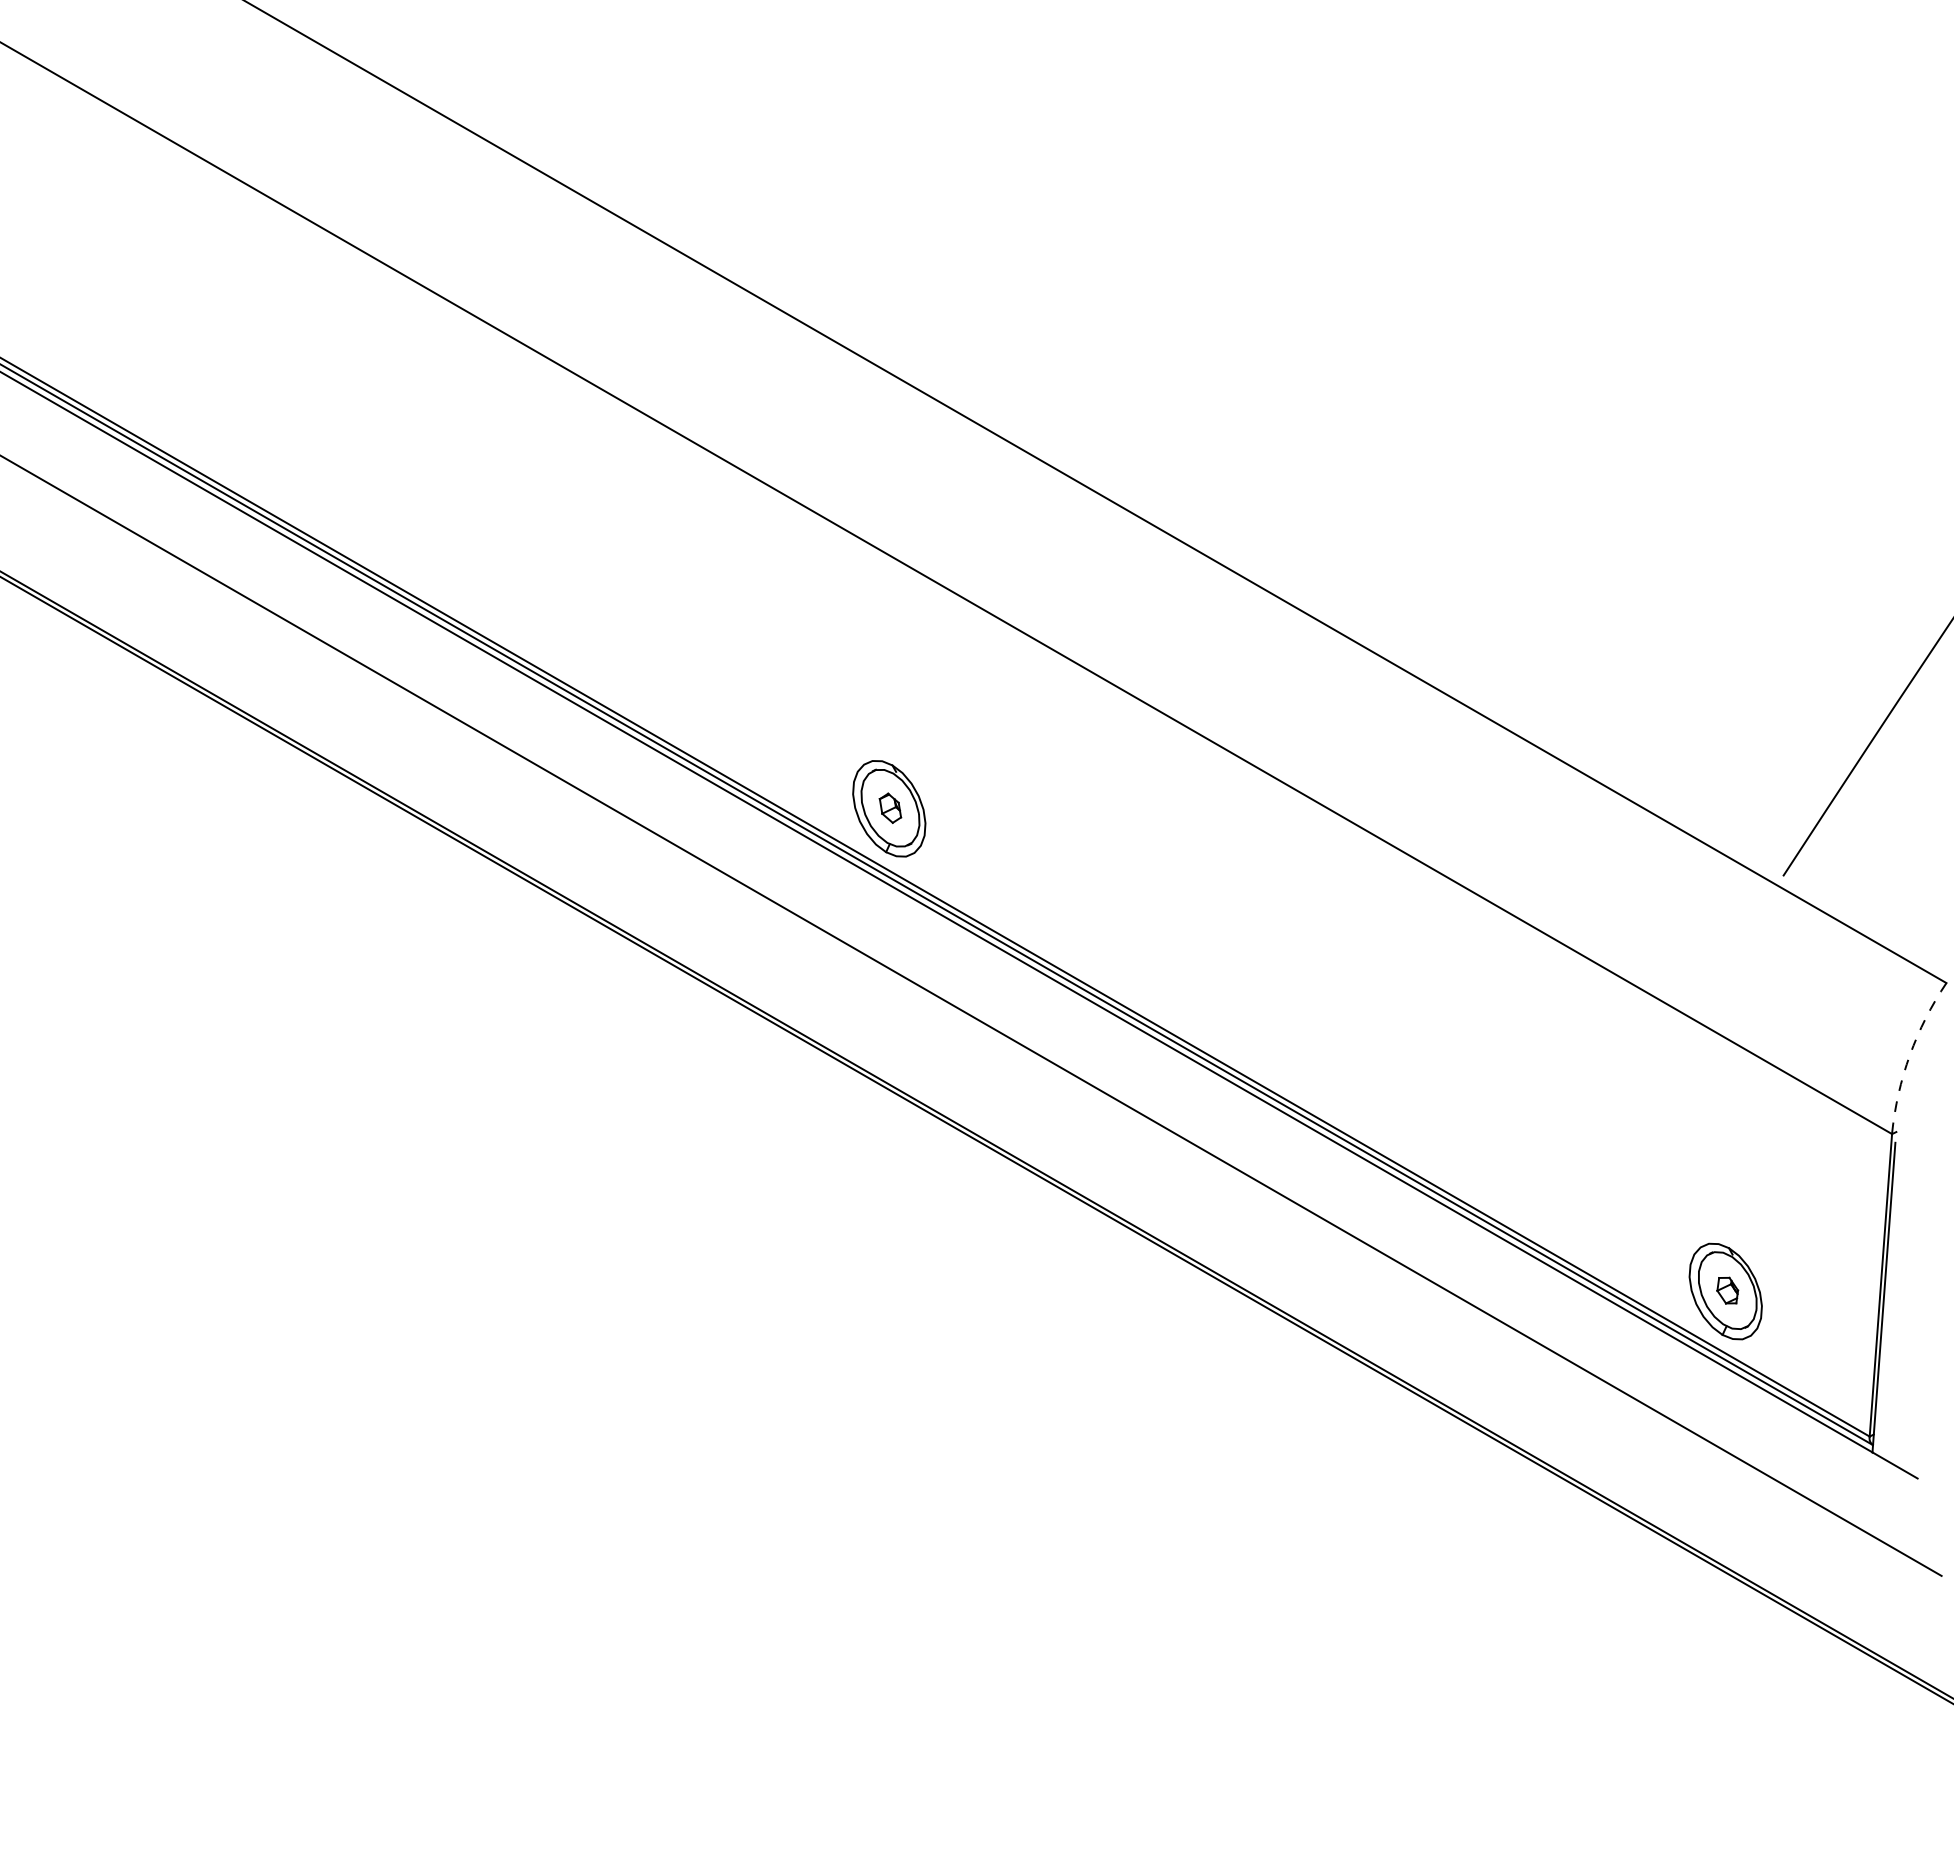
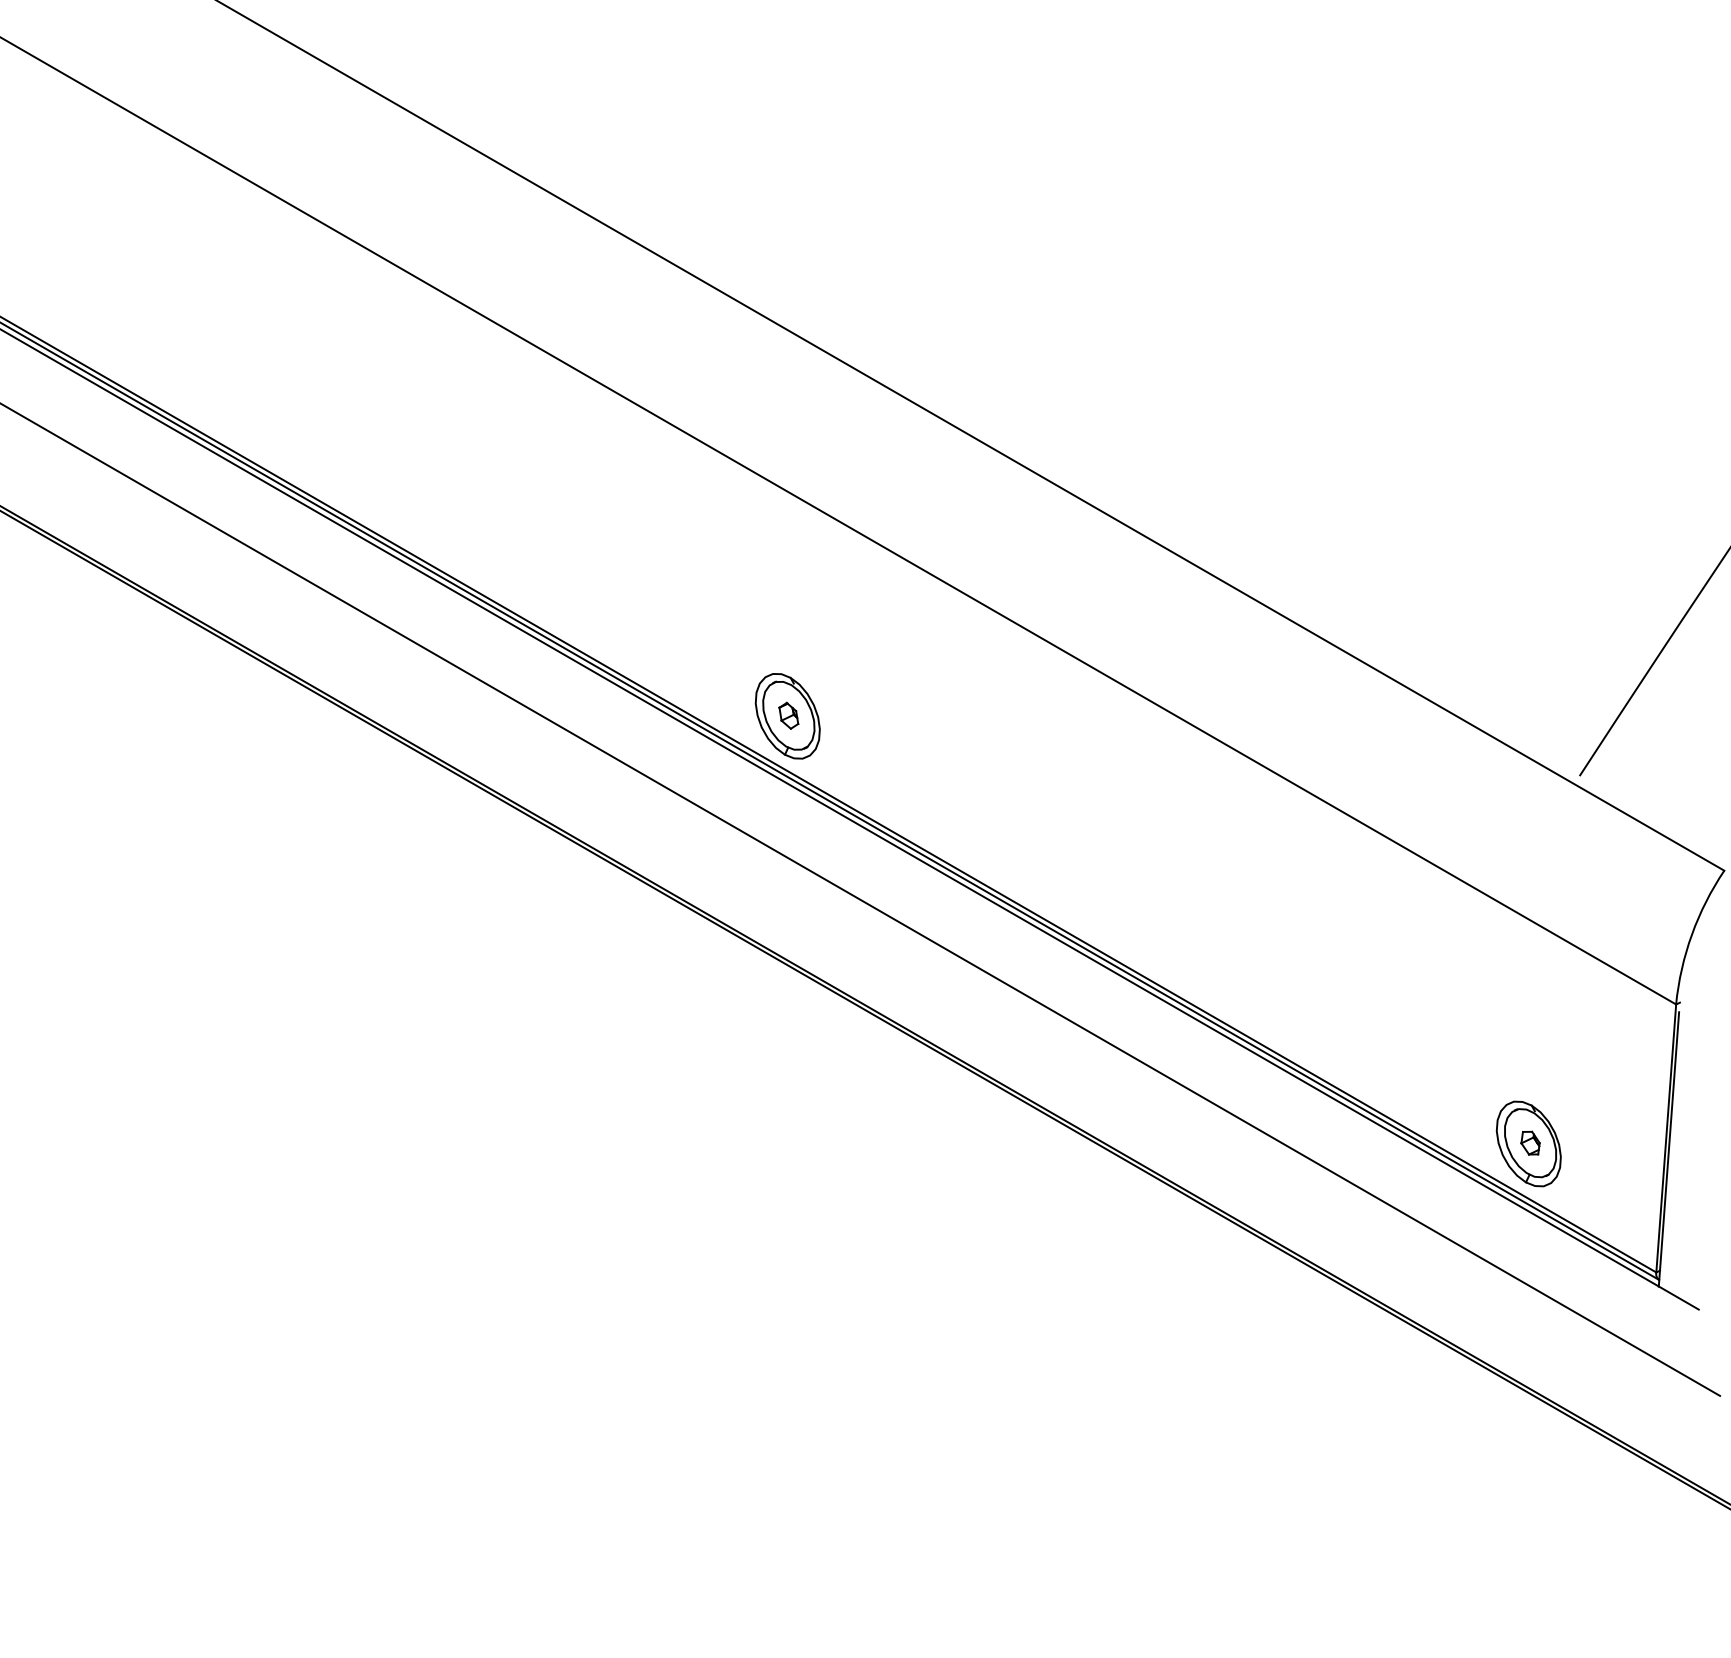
arc: (1909, 1055) -> (1691, 934), dashed -> solid

